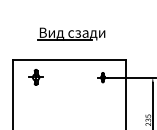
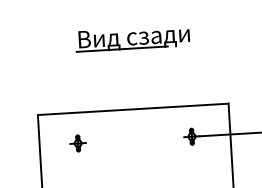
part: (71, 33) -> (132, 37), moved
part: (35, 77) -> (77, 143), size x0.62

